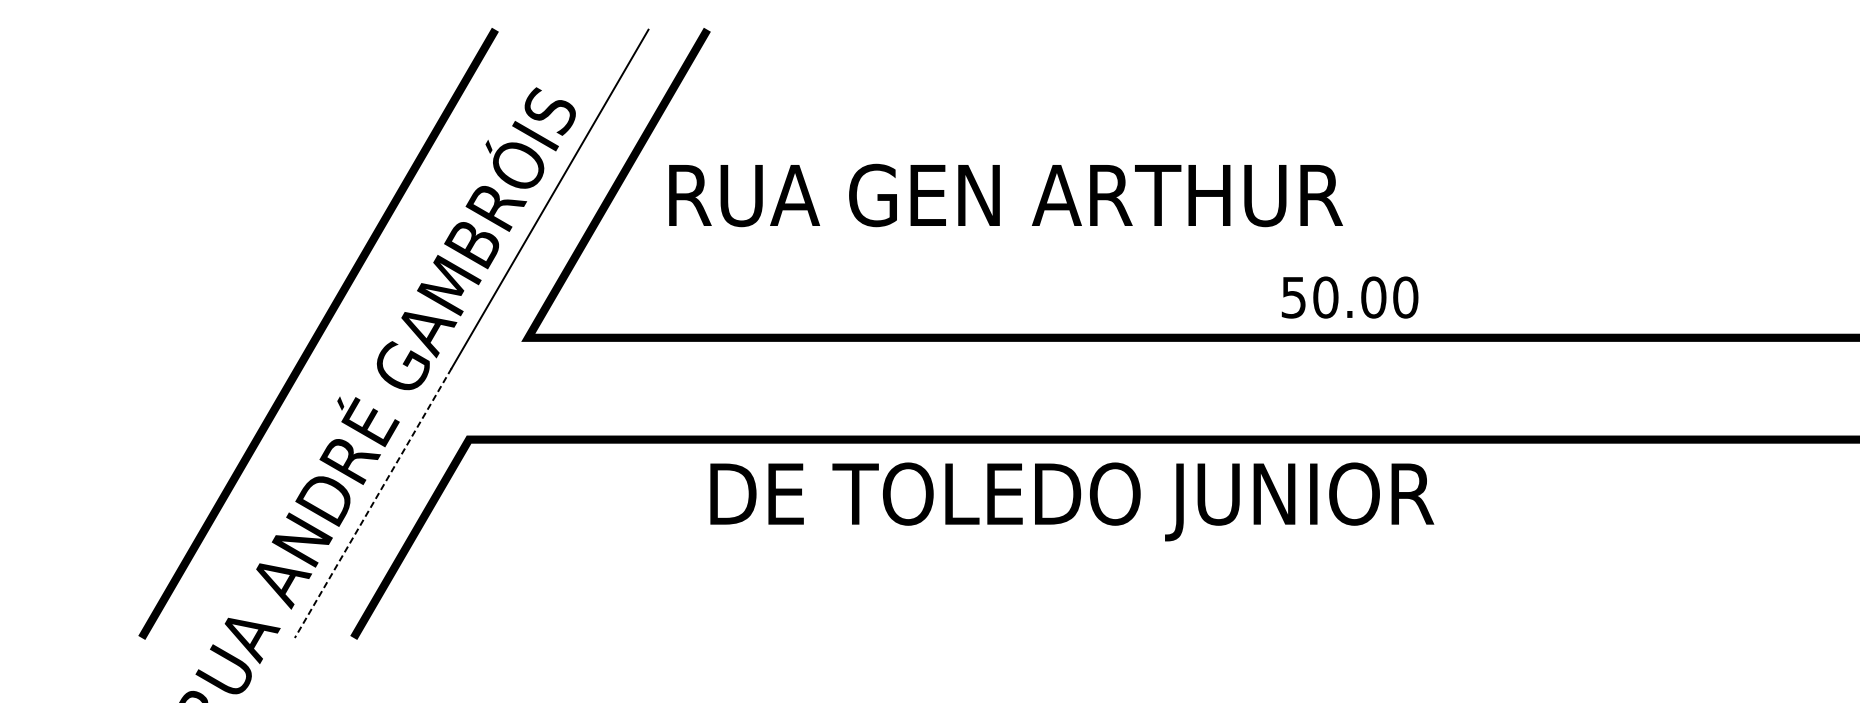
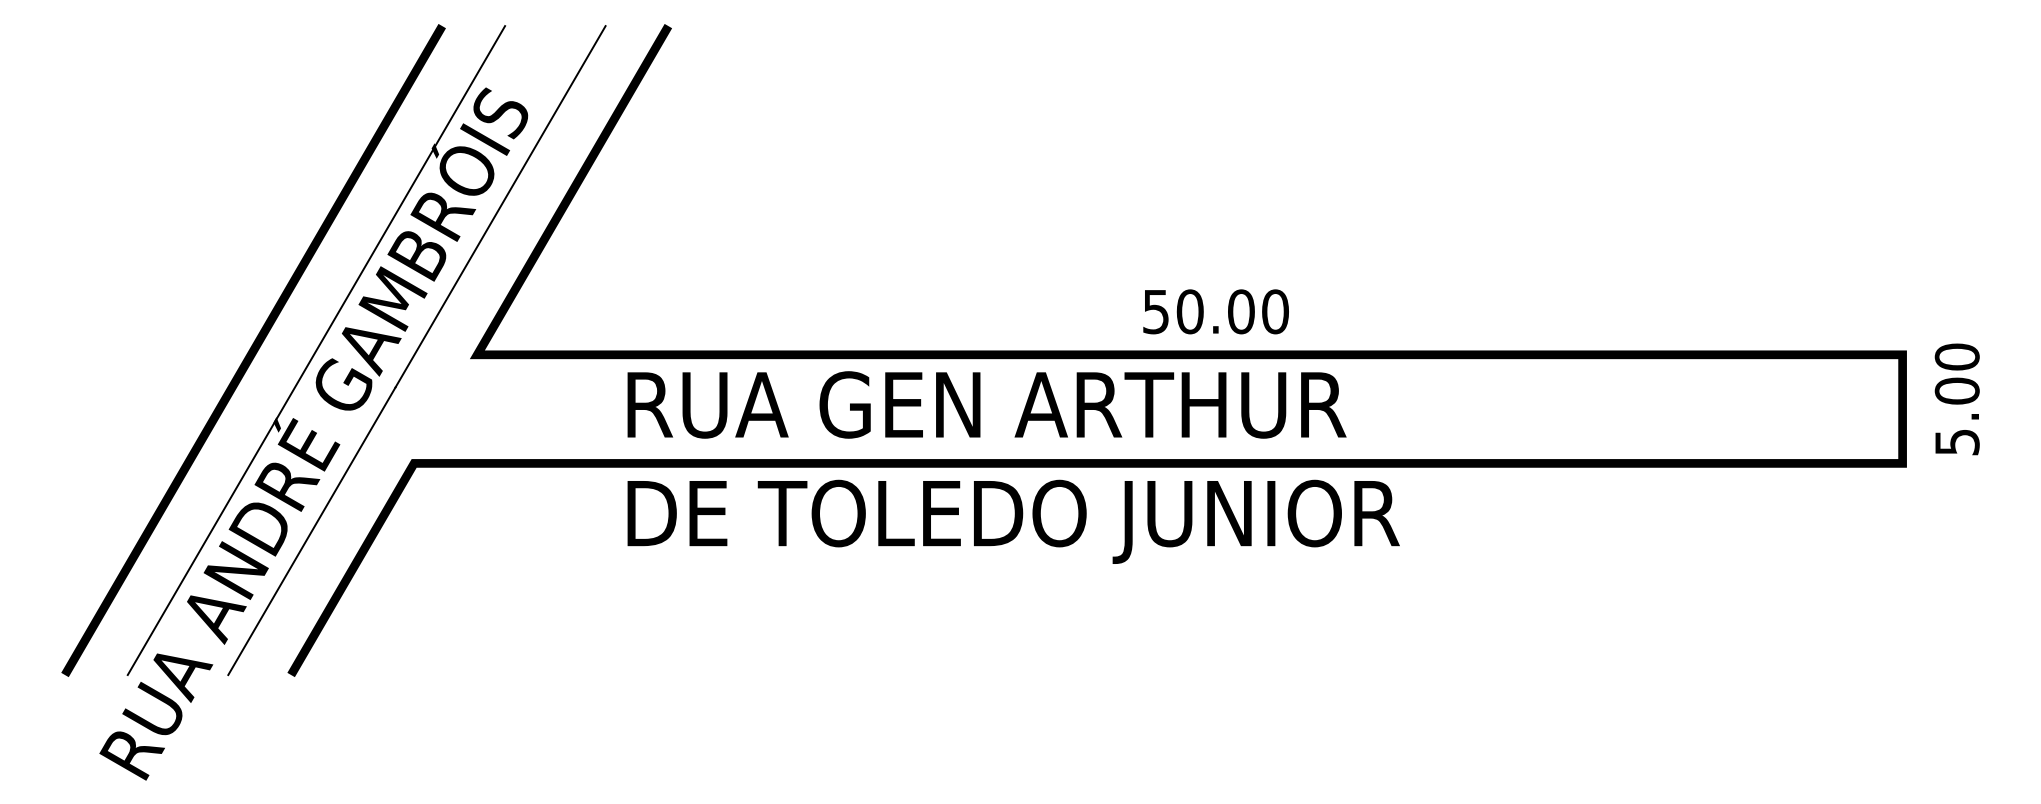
text: (1005, 195) -> (986, 404), moved
text: (1349, 297) -> (1215, 311), moved
line: (377, 333) -> (316, 350), added
text: (1072, 501) -> (1013, 521), moved
line: (372, 503) -> (311, 531), dashed -> solid

